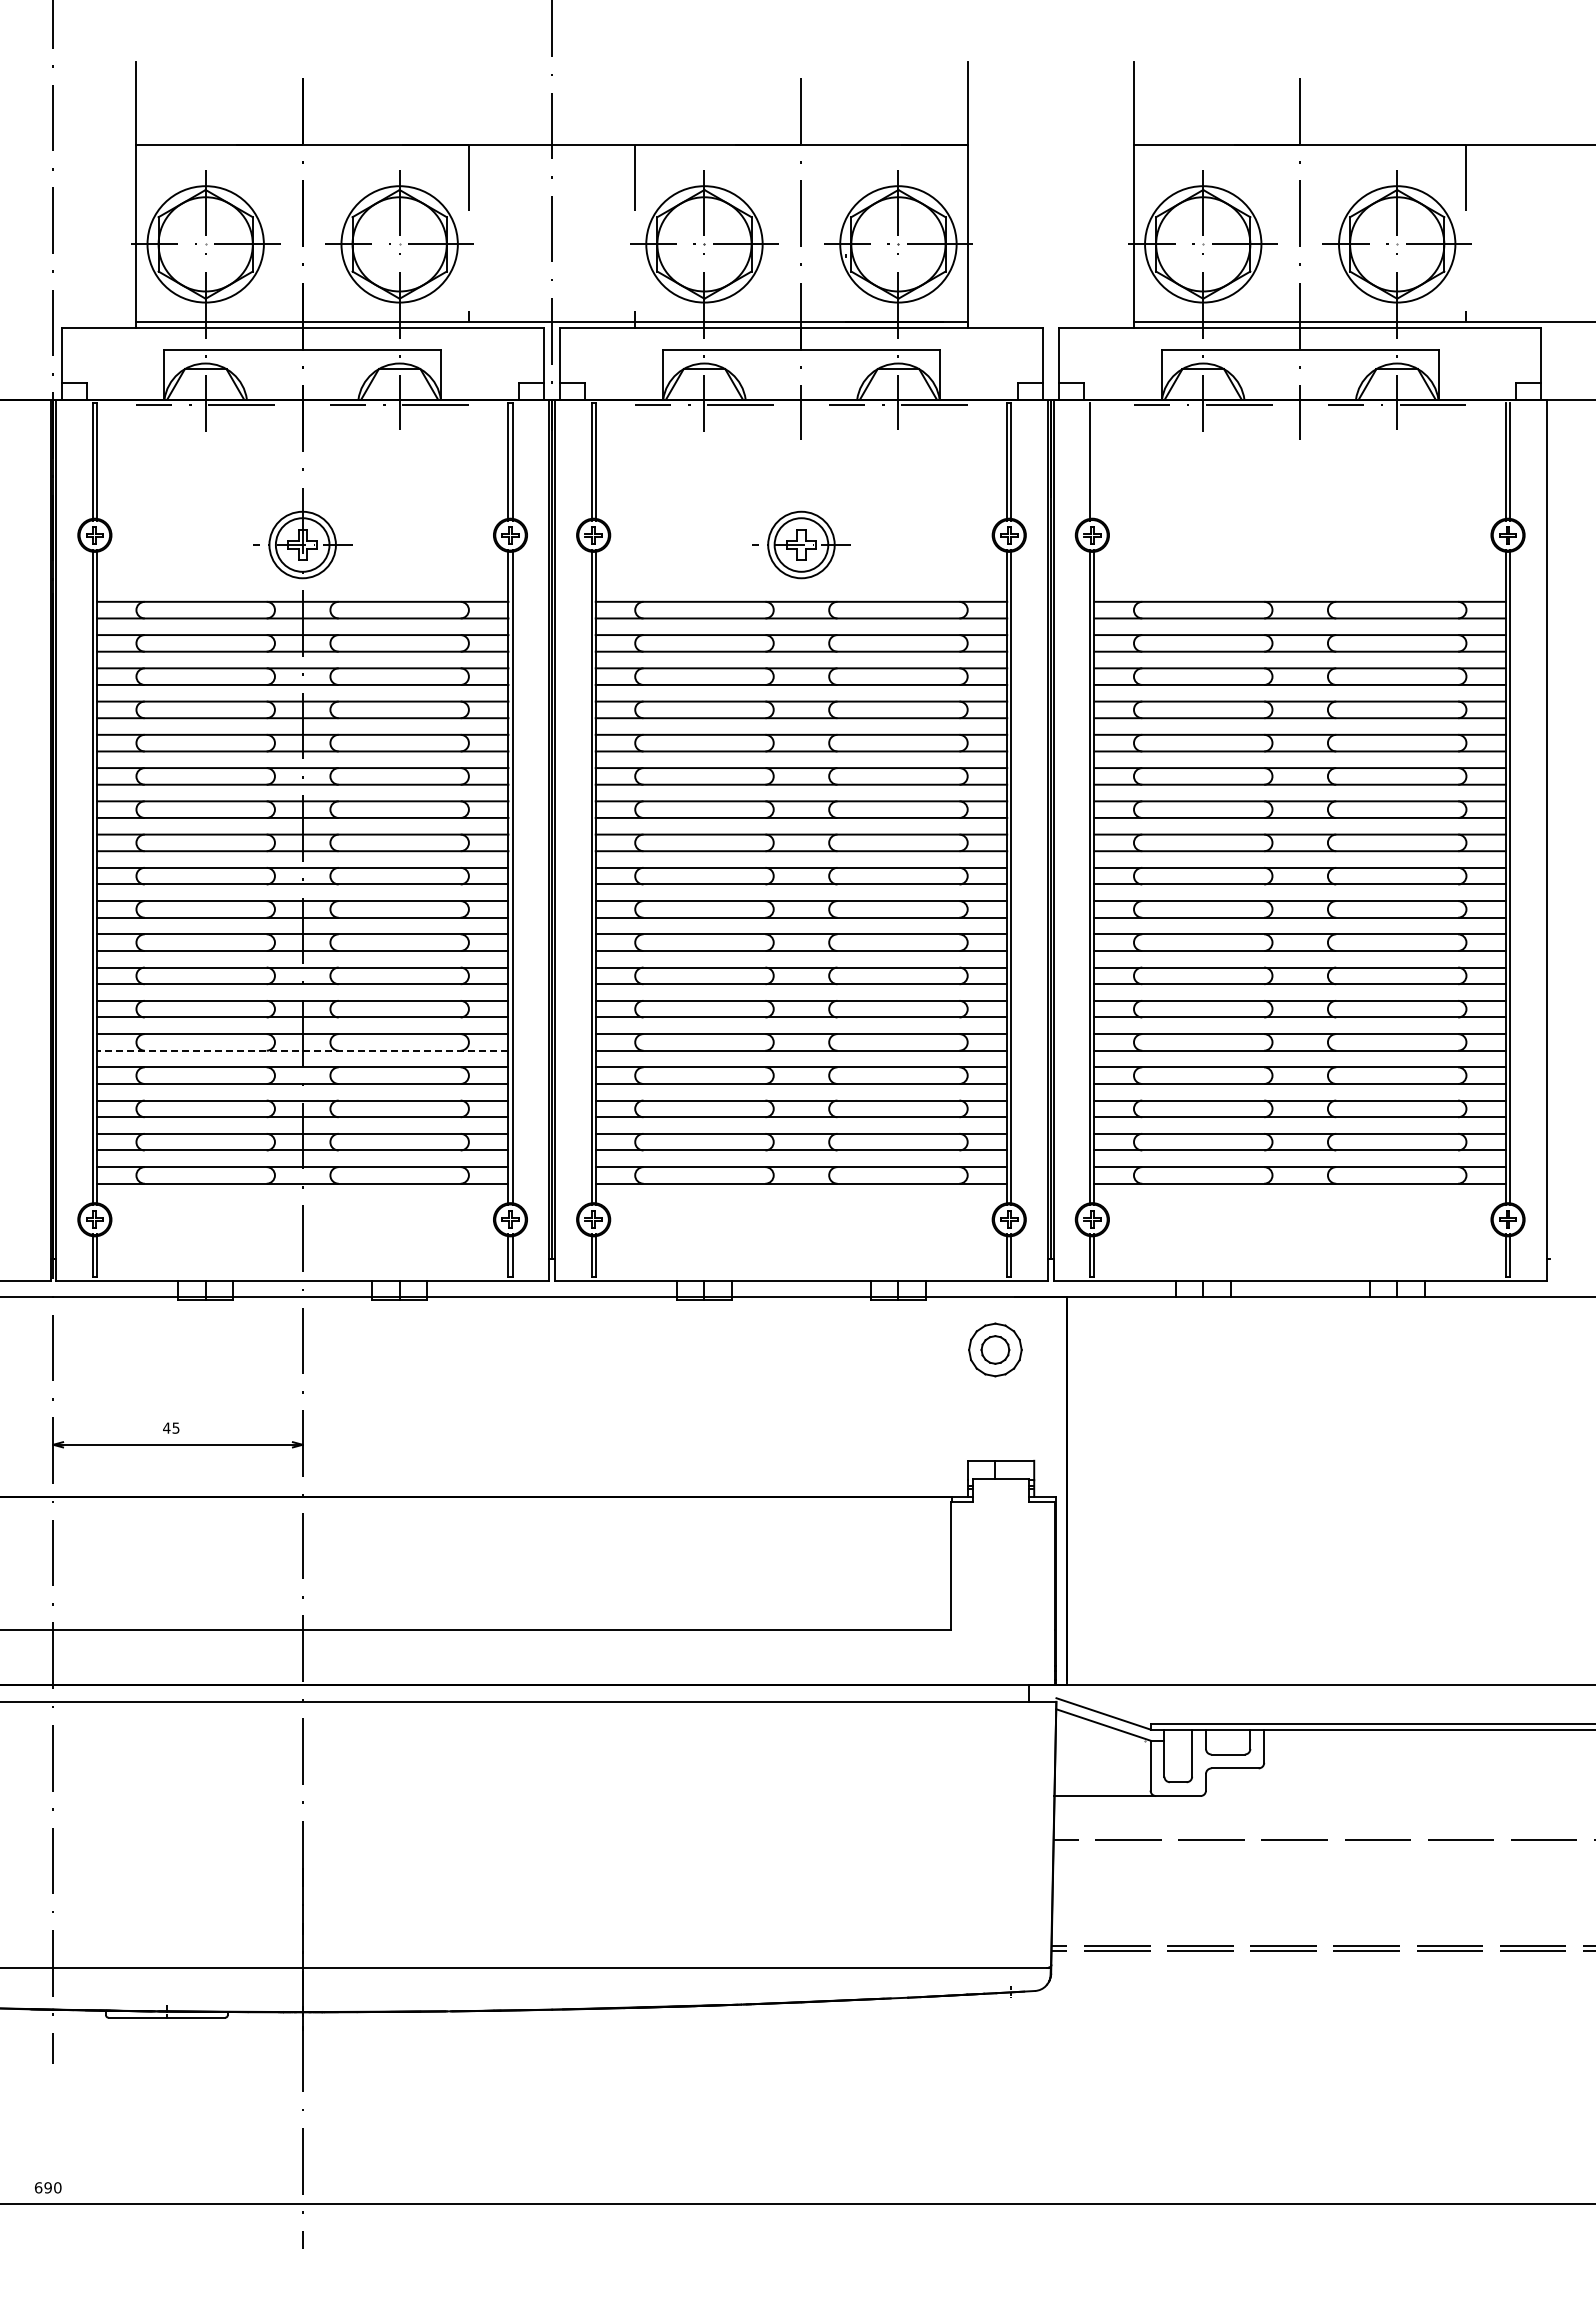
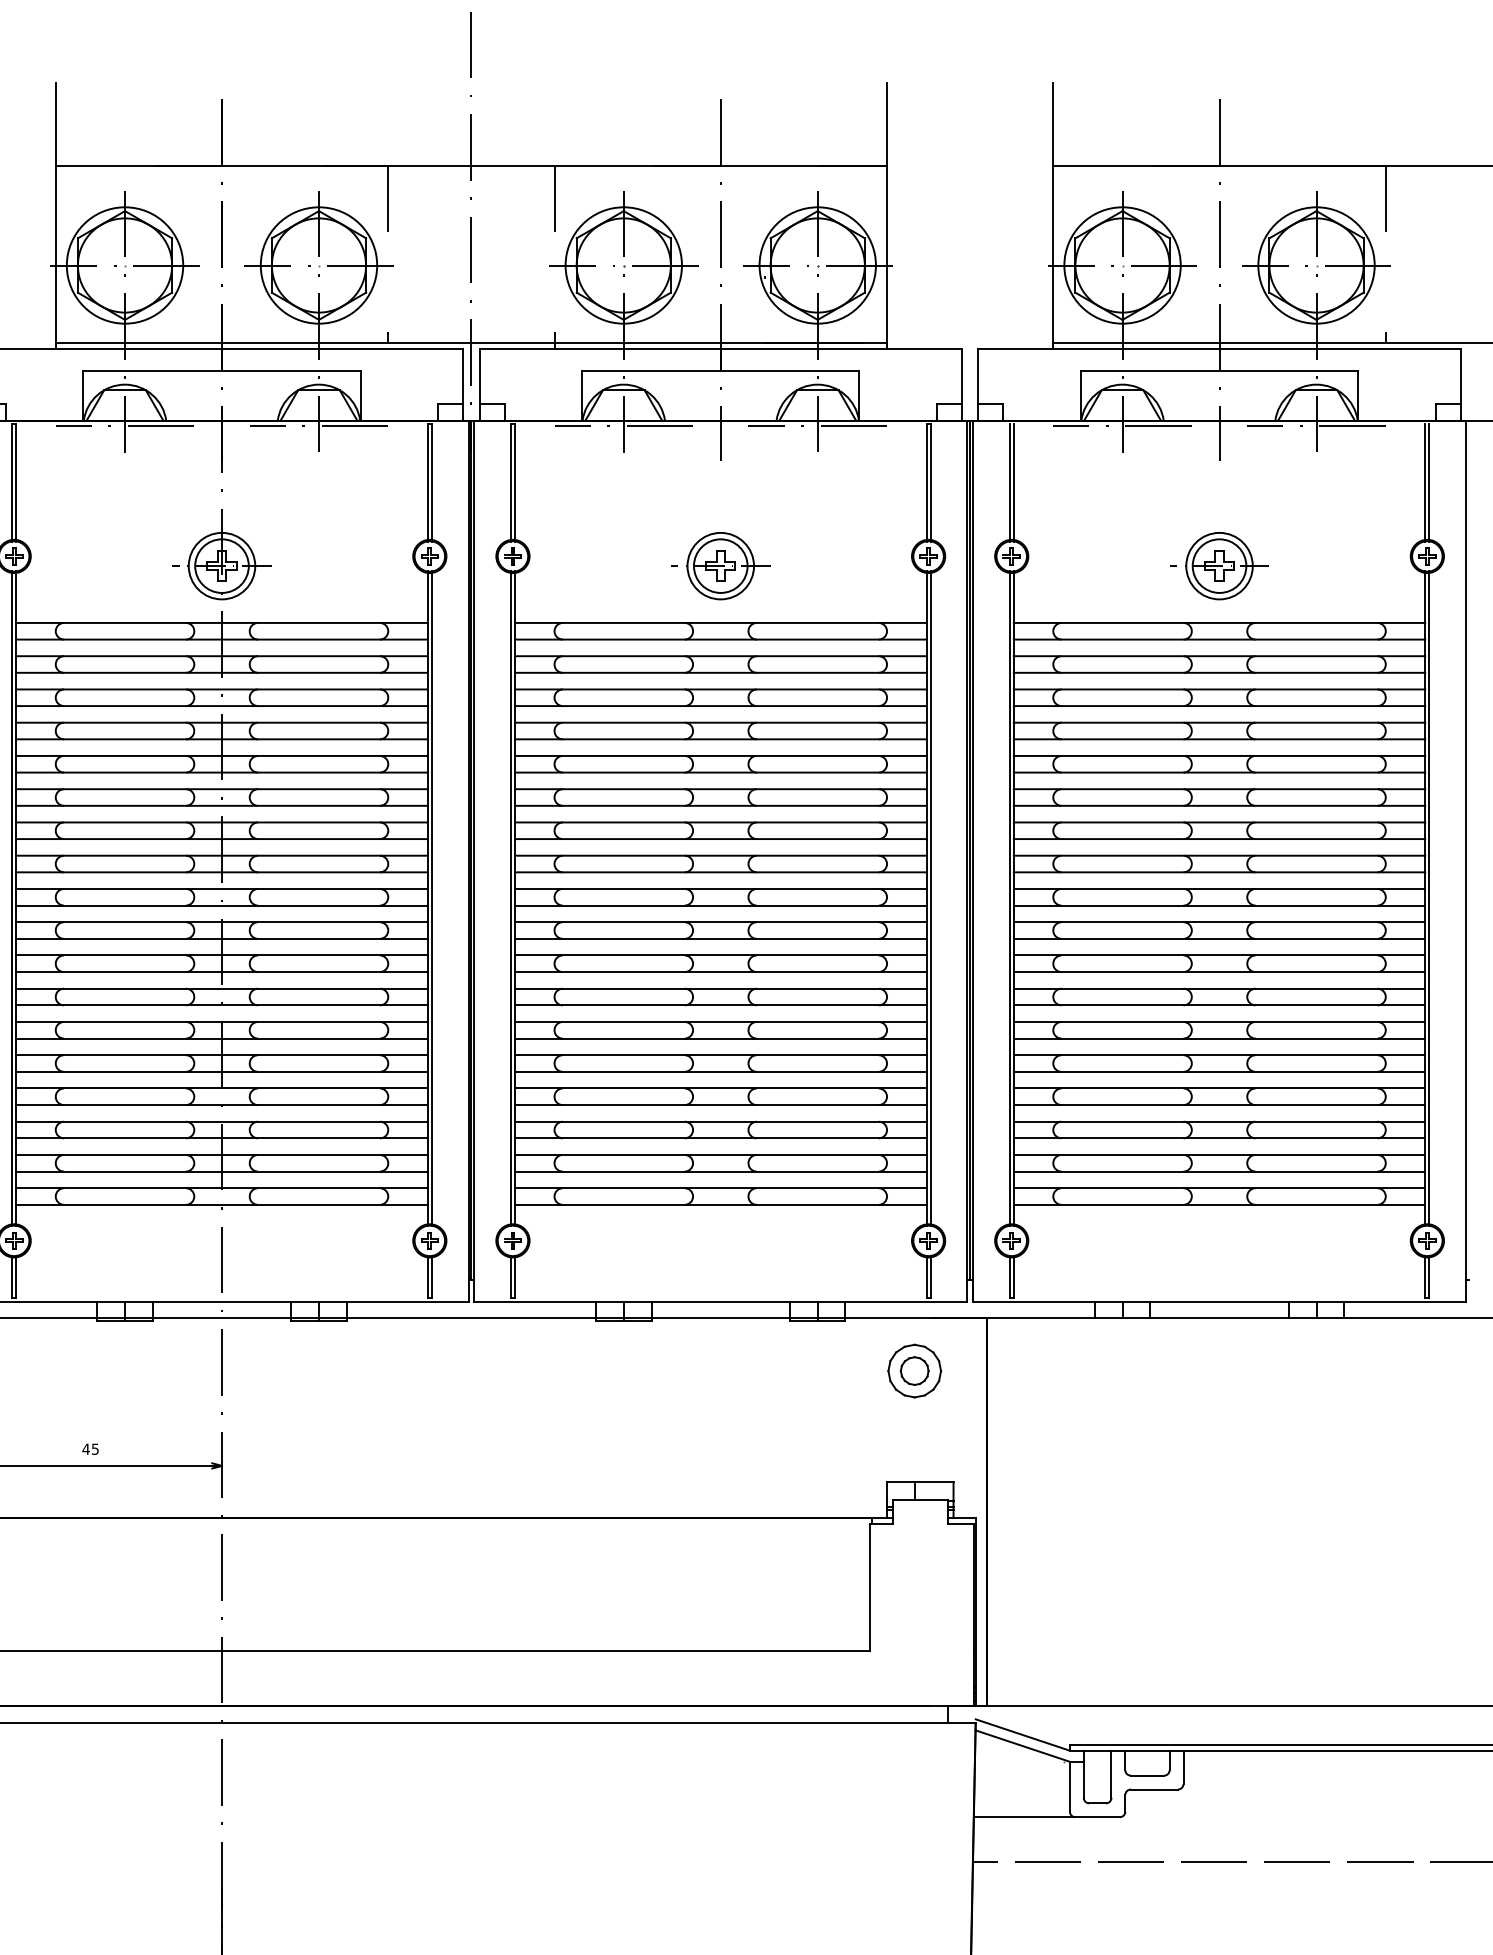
line: (1094, 461) -> (1013, 482), added
part: (1299, 544) -> (1218, 565), added
line: (302, 1050) -> (221, 1071), dashed -> solid

